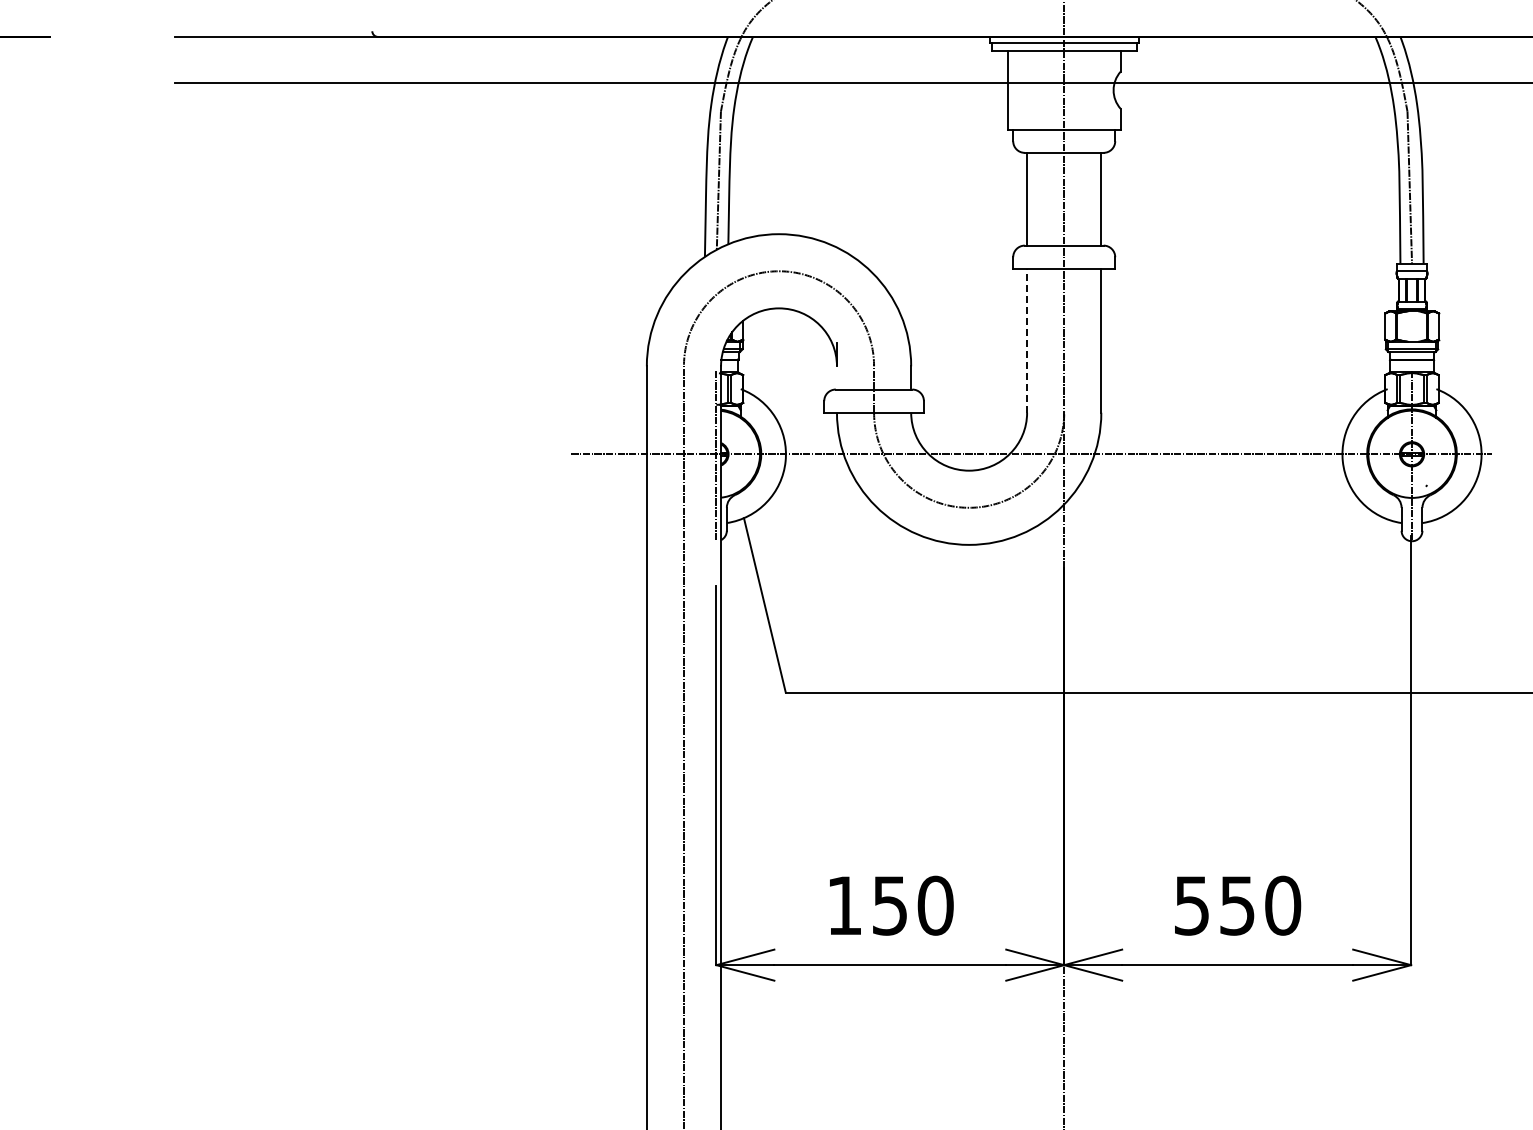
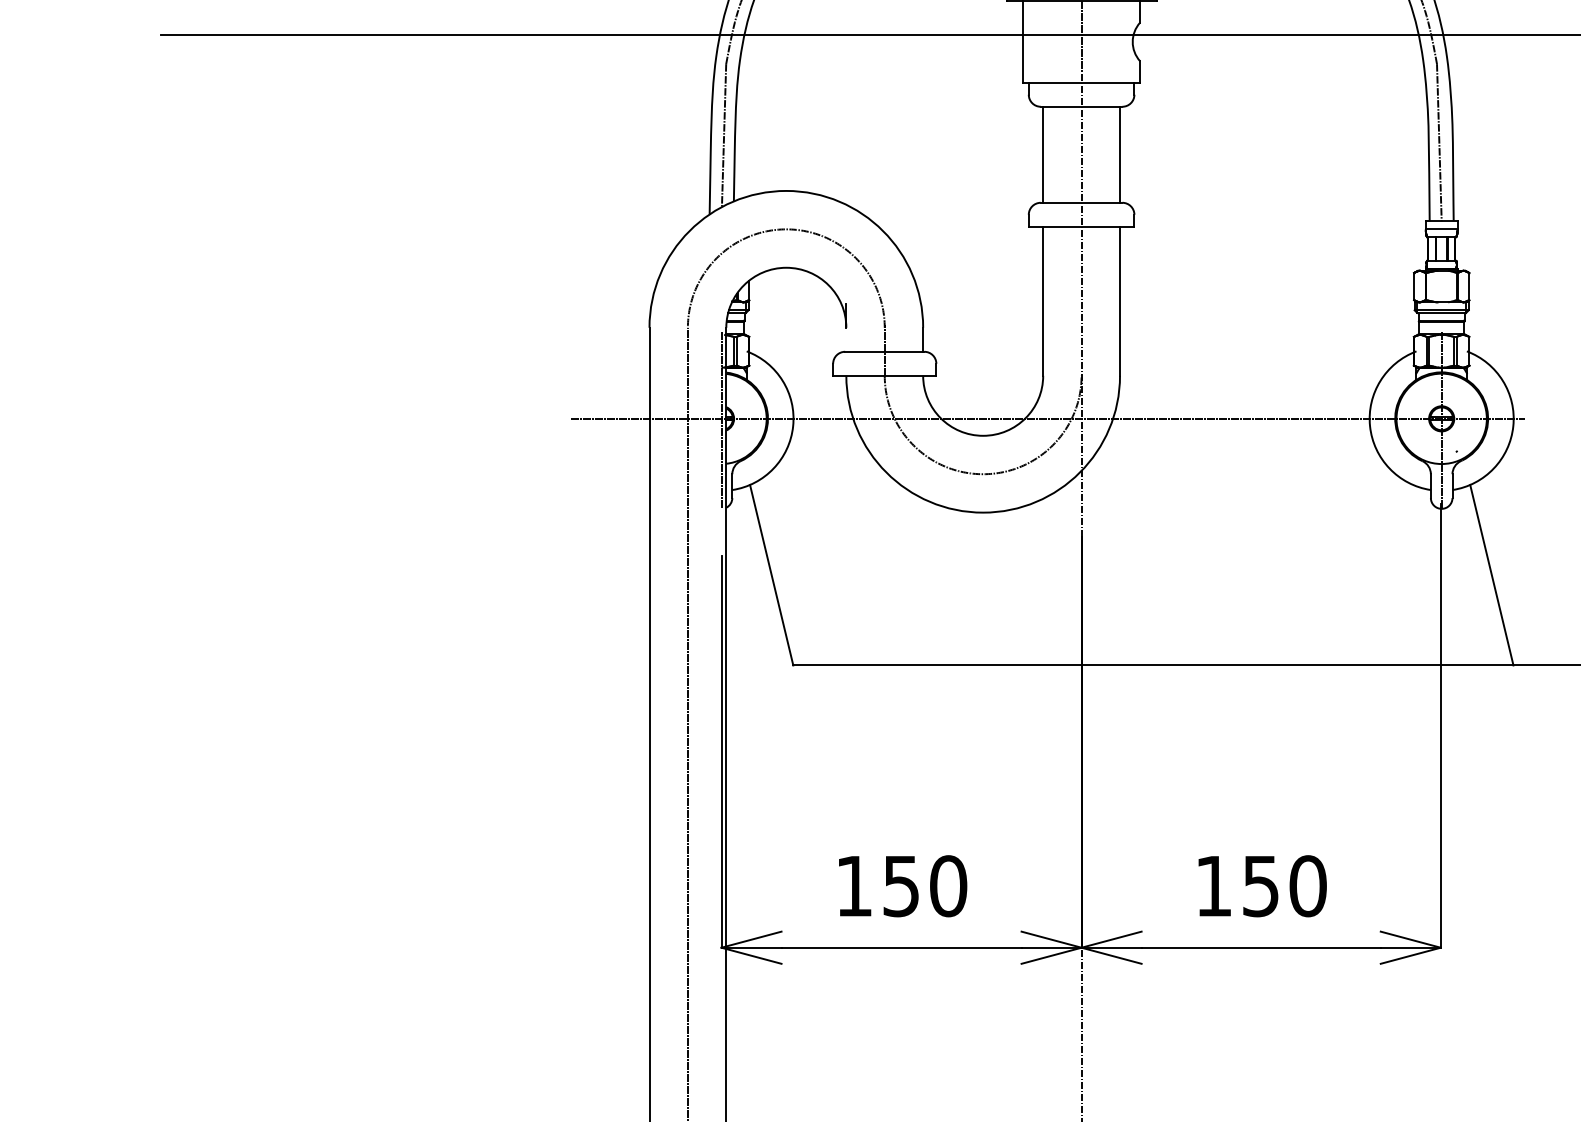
line: (1027, 340) -> (1043, 301), dashed -> solid
line: (1460, 605) -> (1491, 575), added
text: (1191, 905) -> (1213, 885), 550 -> 150

